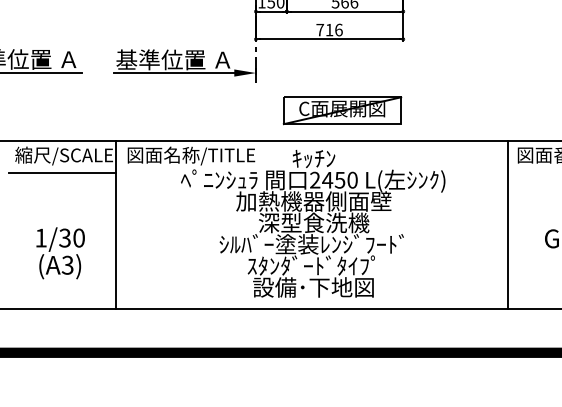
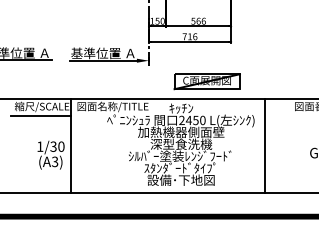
part: (341, 110) -> (206, 81), moved
line: (508, 225) -> (264, 145), moved
text: (59, 252) -> (50, 154), moved

